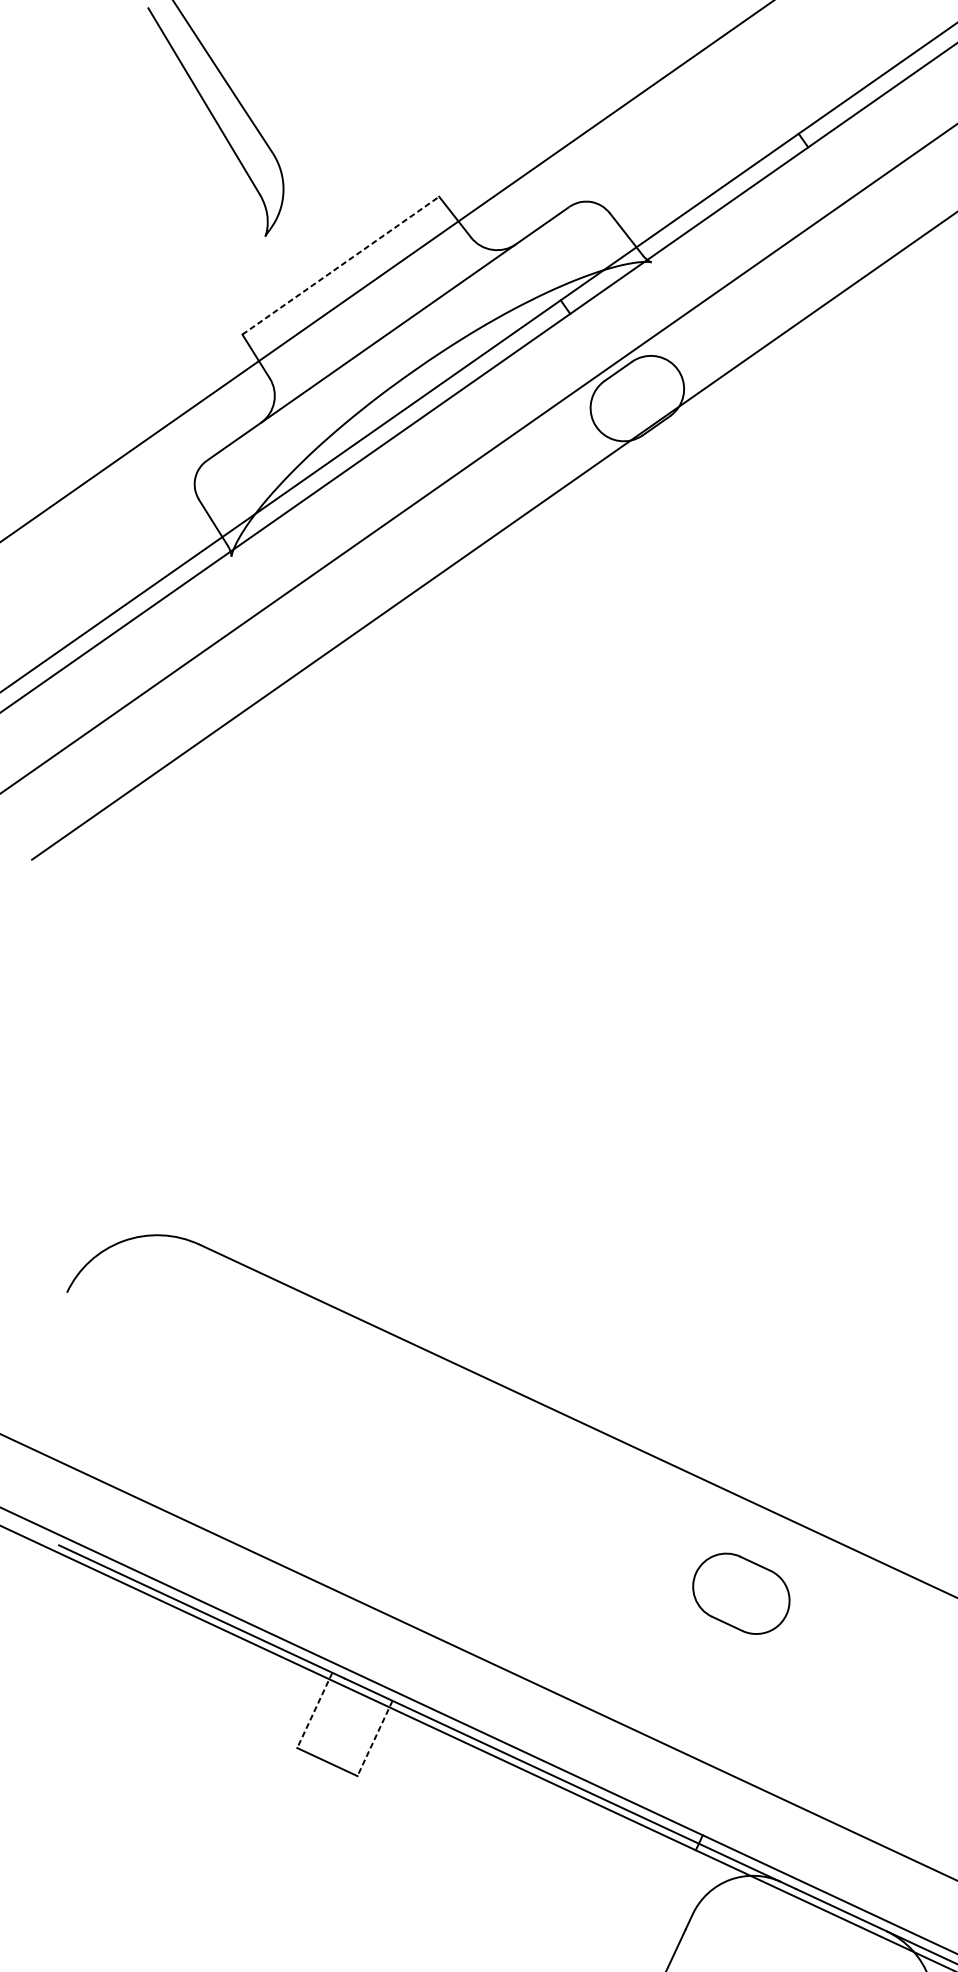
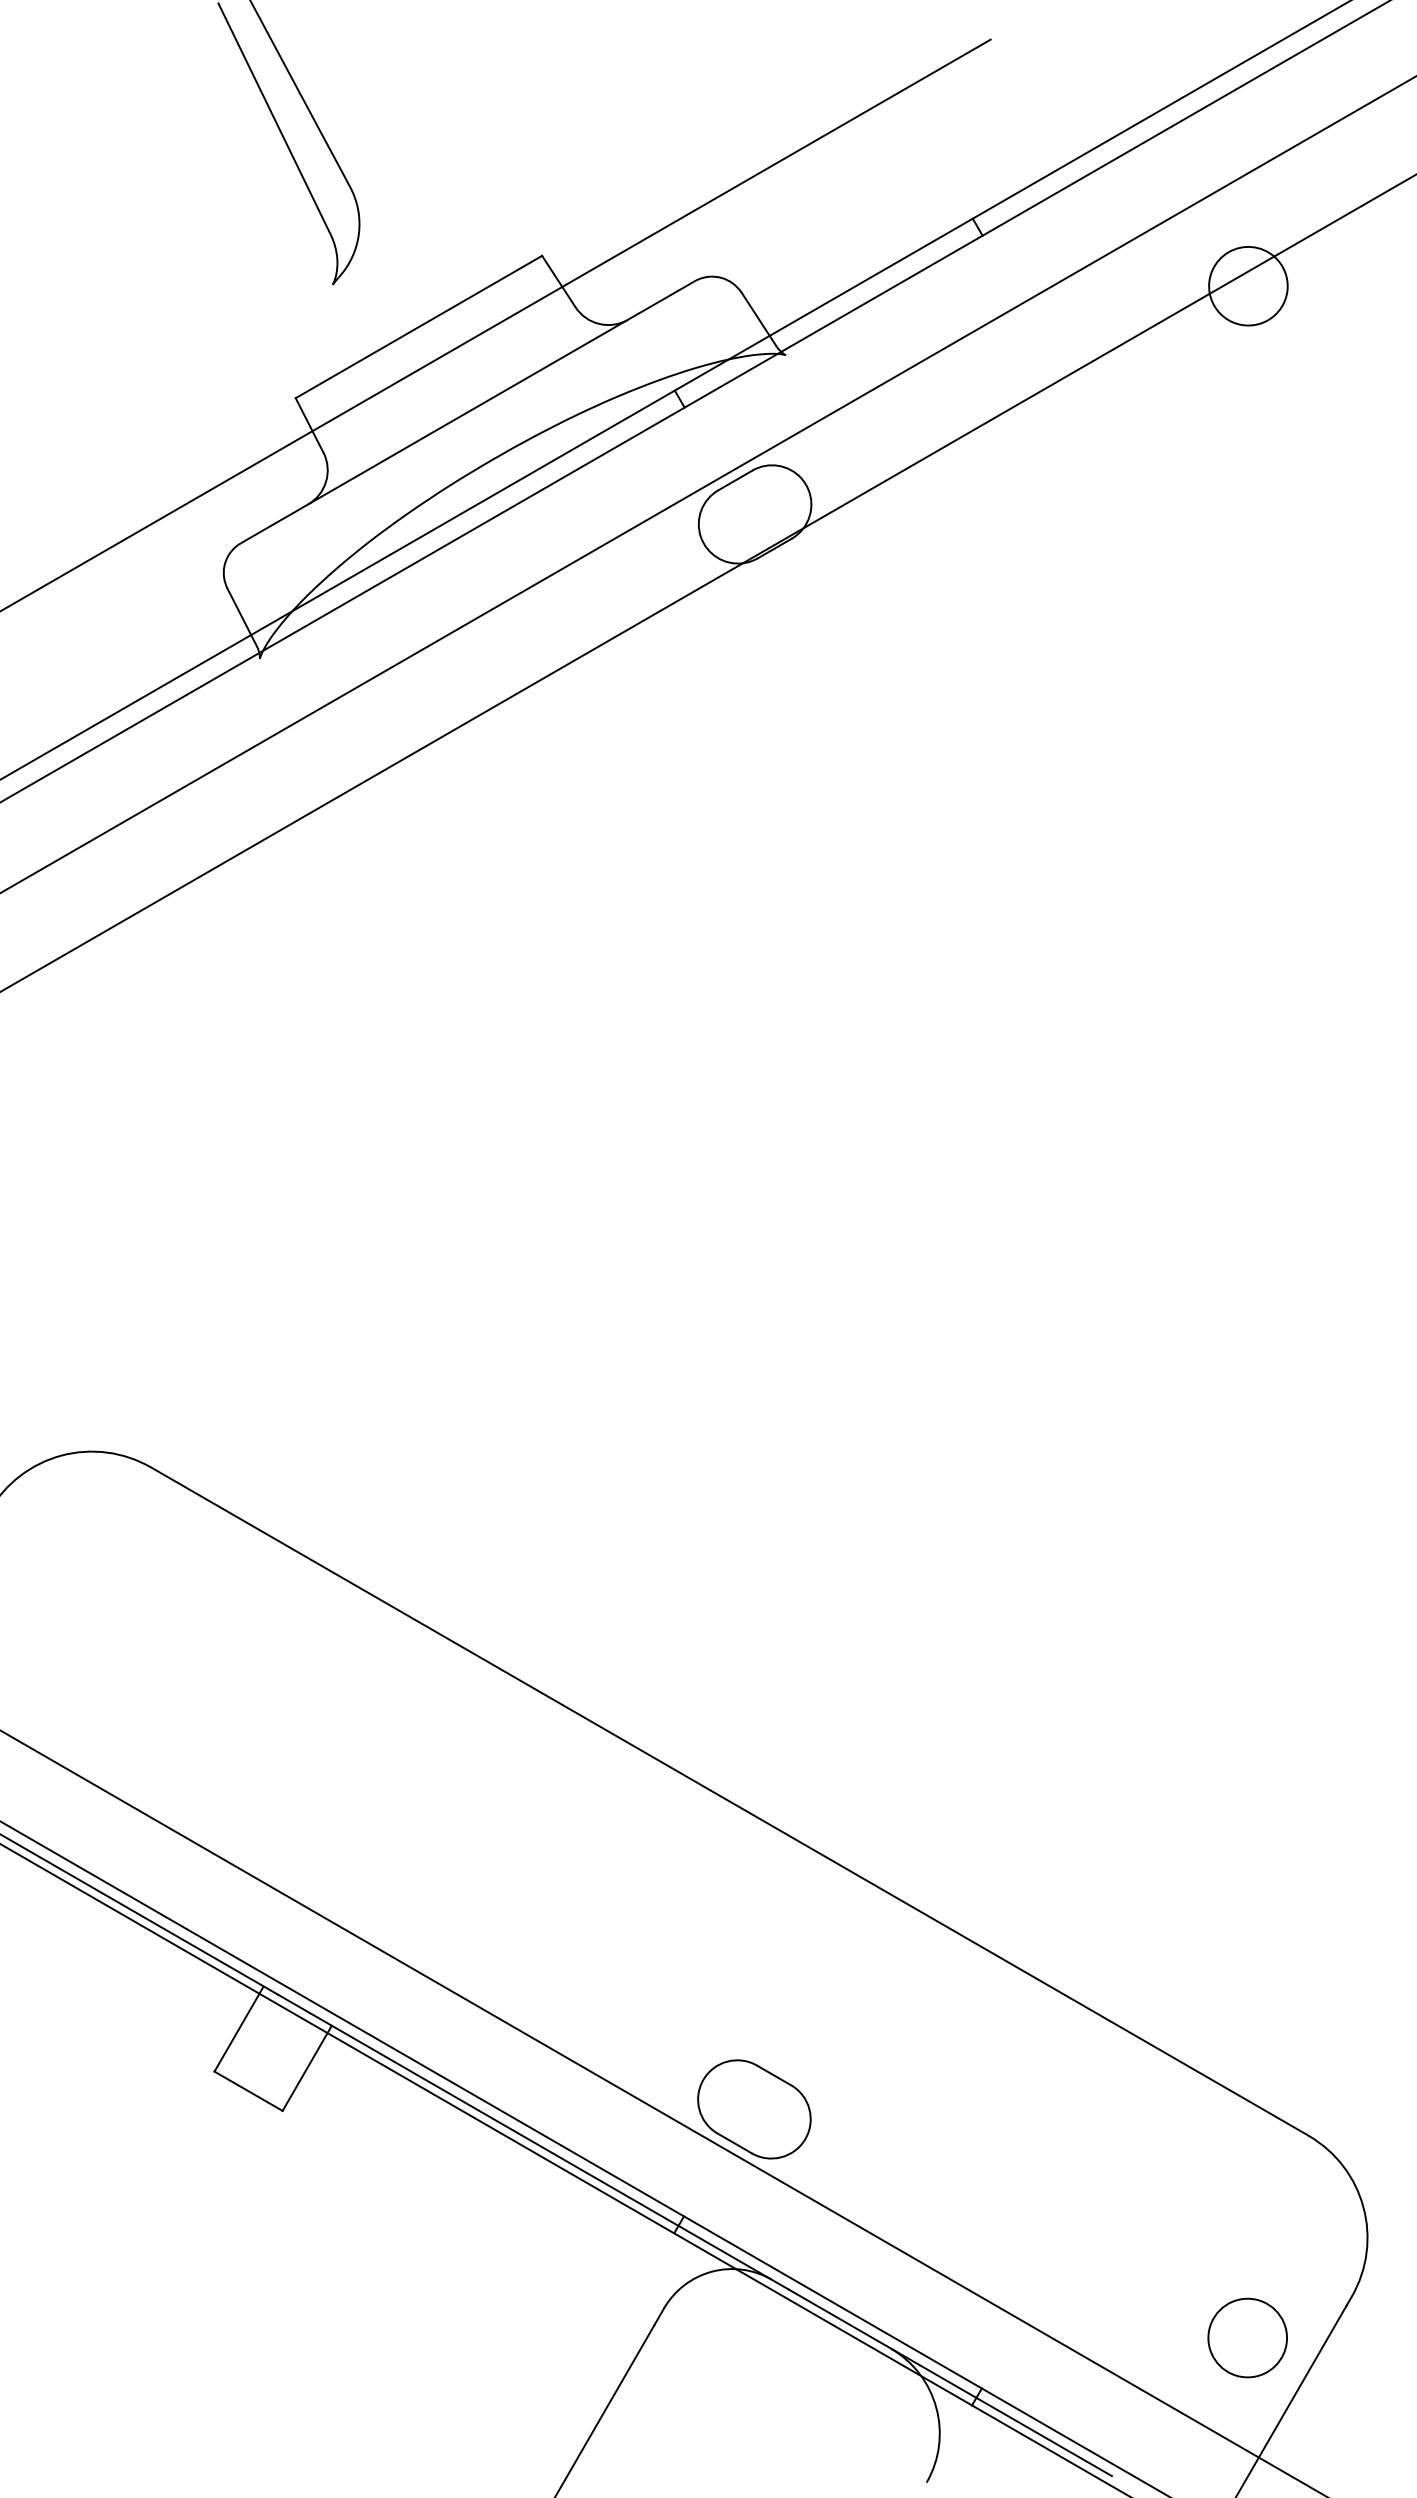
line: (341, 265) -> (419, 326), dashed -> solid
part: (741, 1593) -> (754, 2109), moved
line: (314, 1710) -> (238, 2029), dashed -> solid
line: (374, 1738) -> (306, 2068), dashed -> solid

